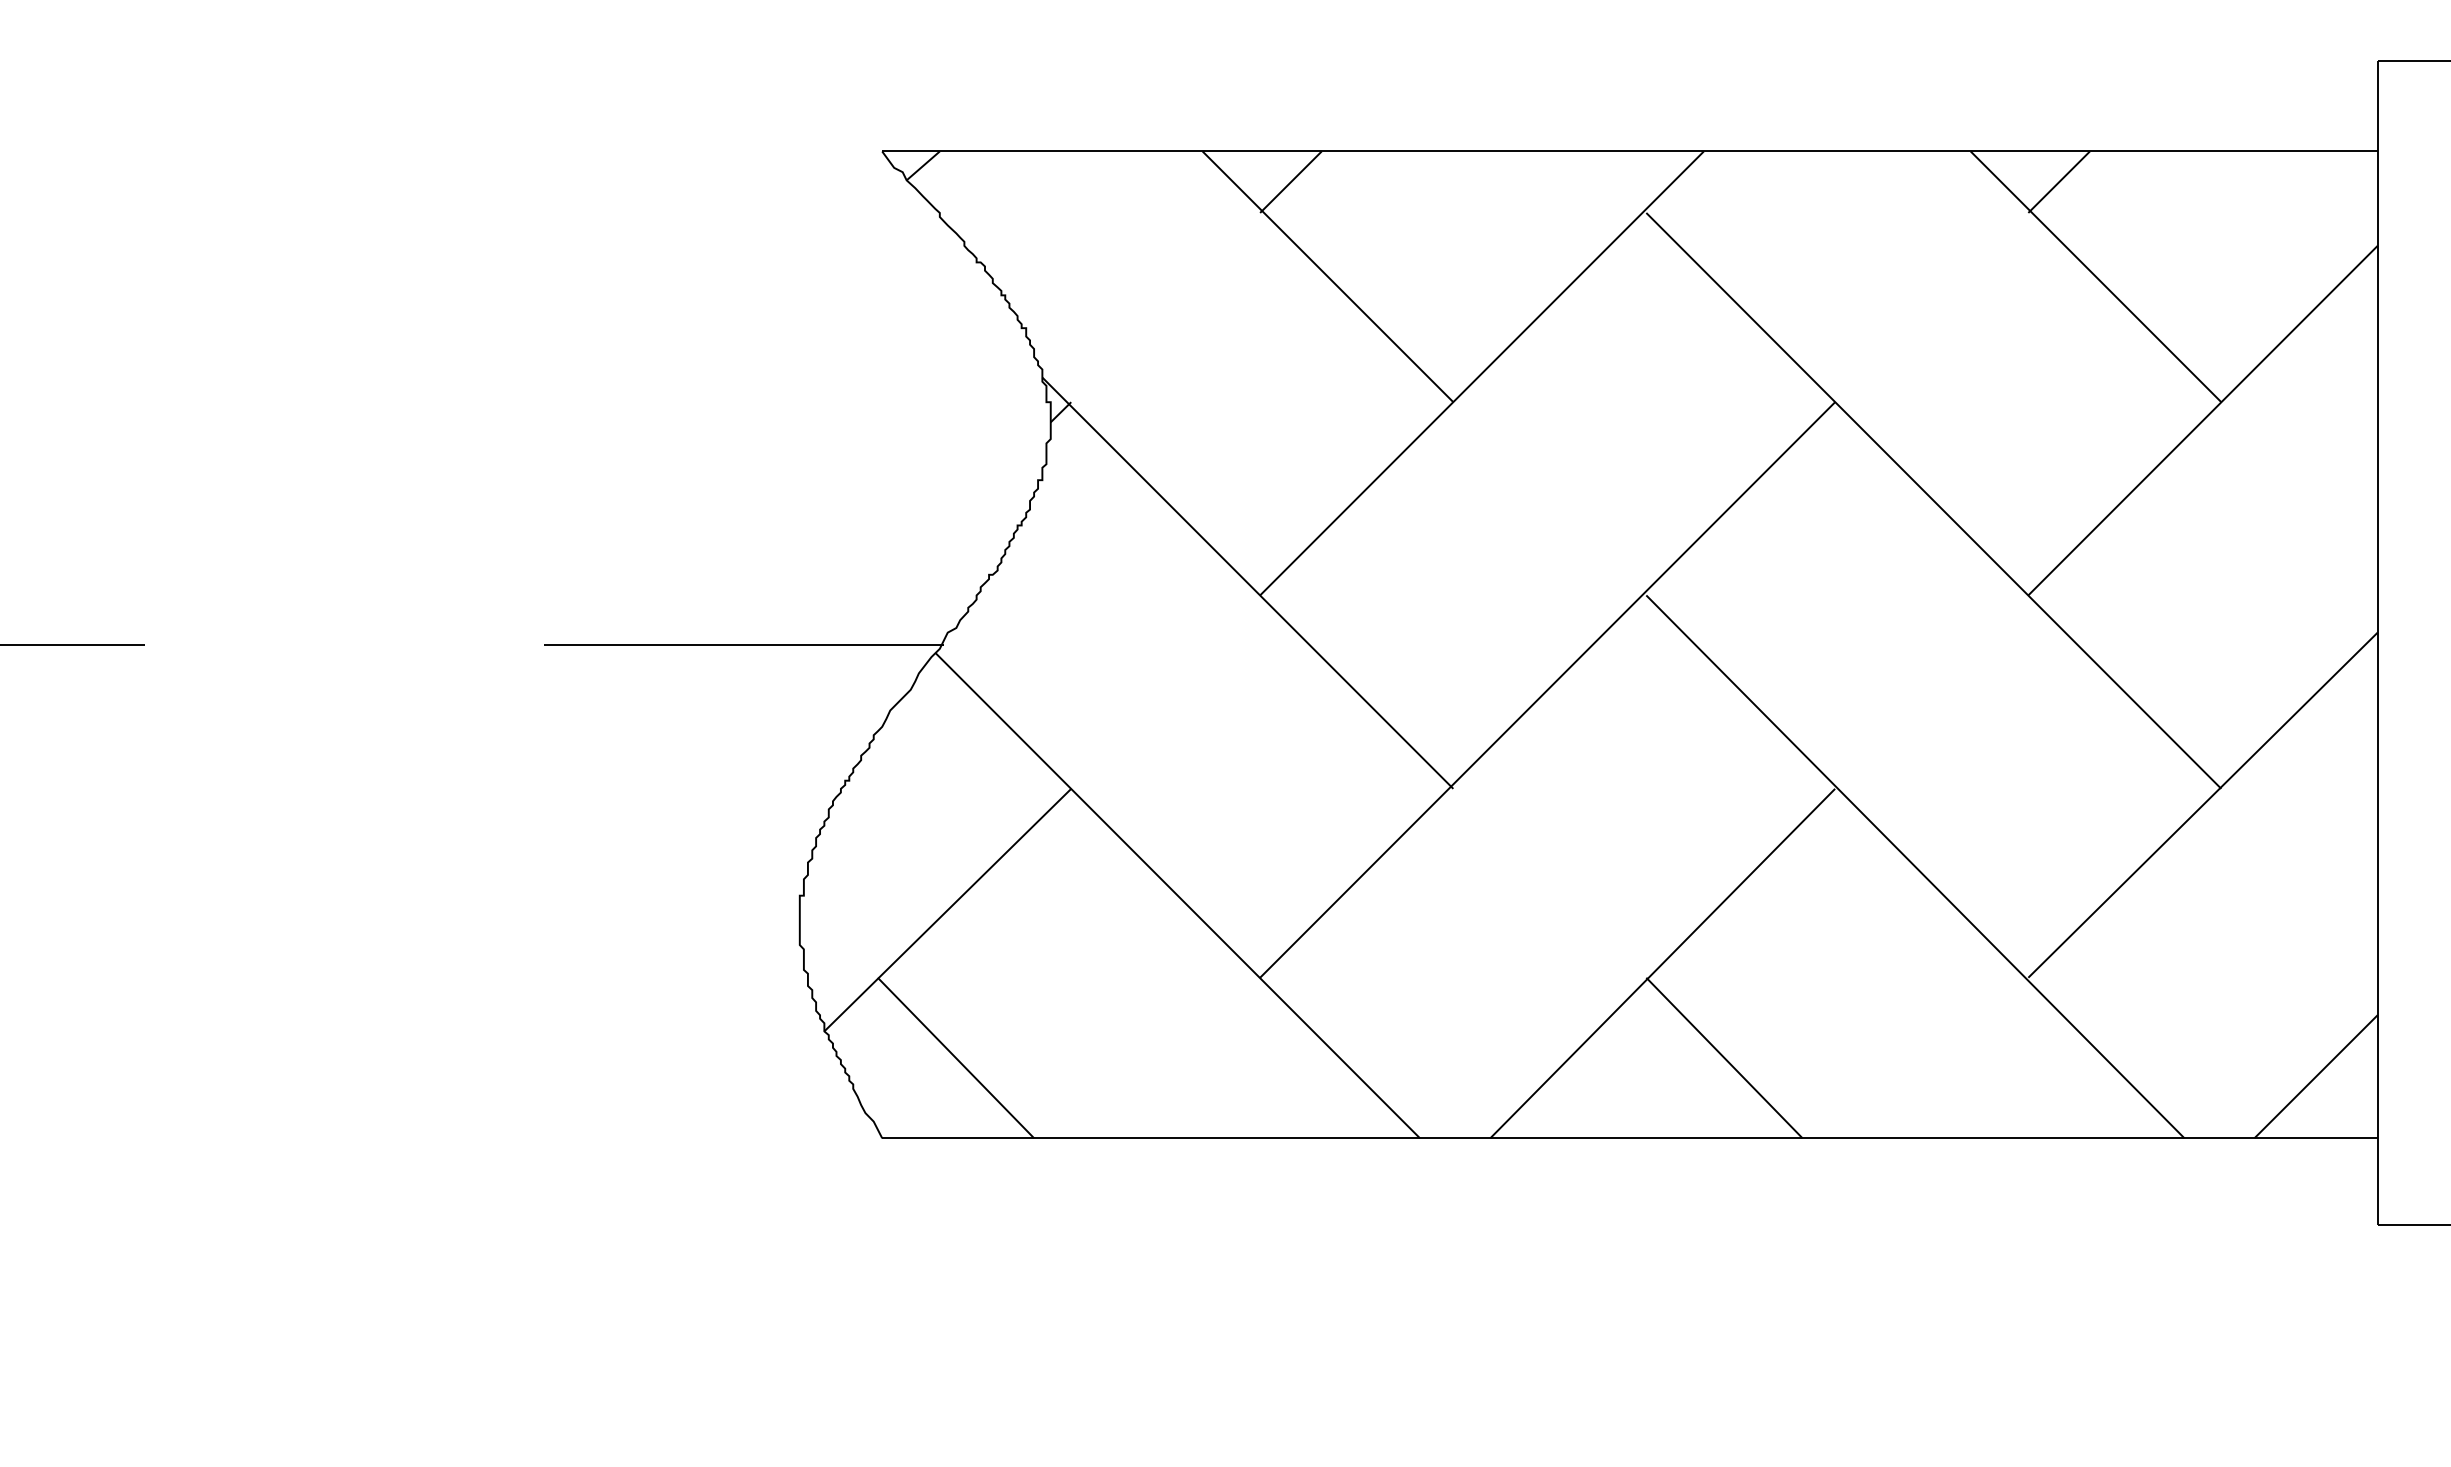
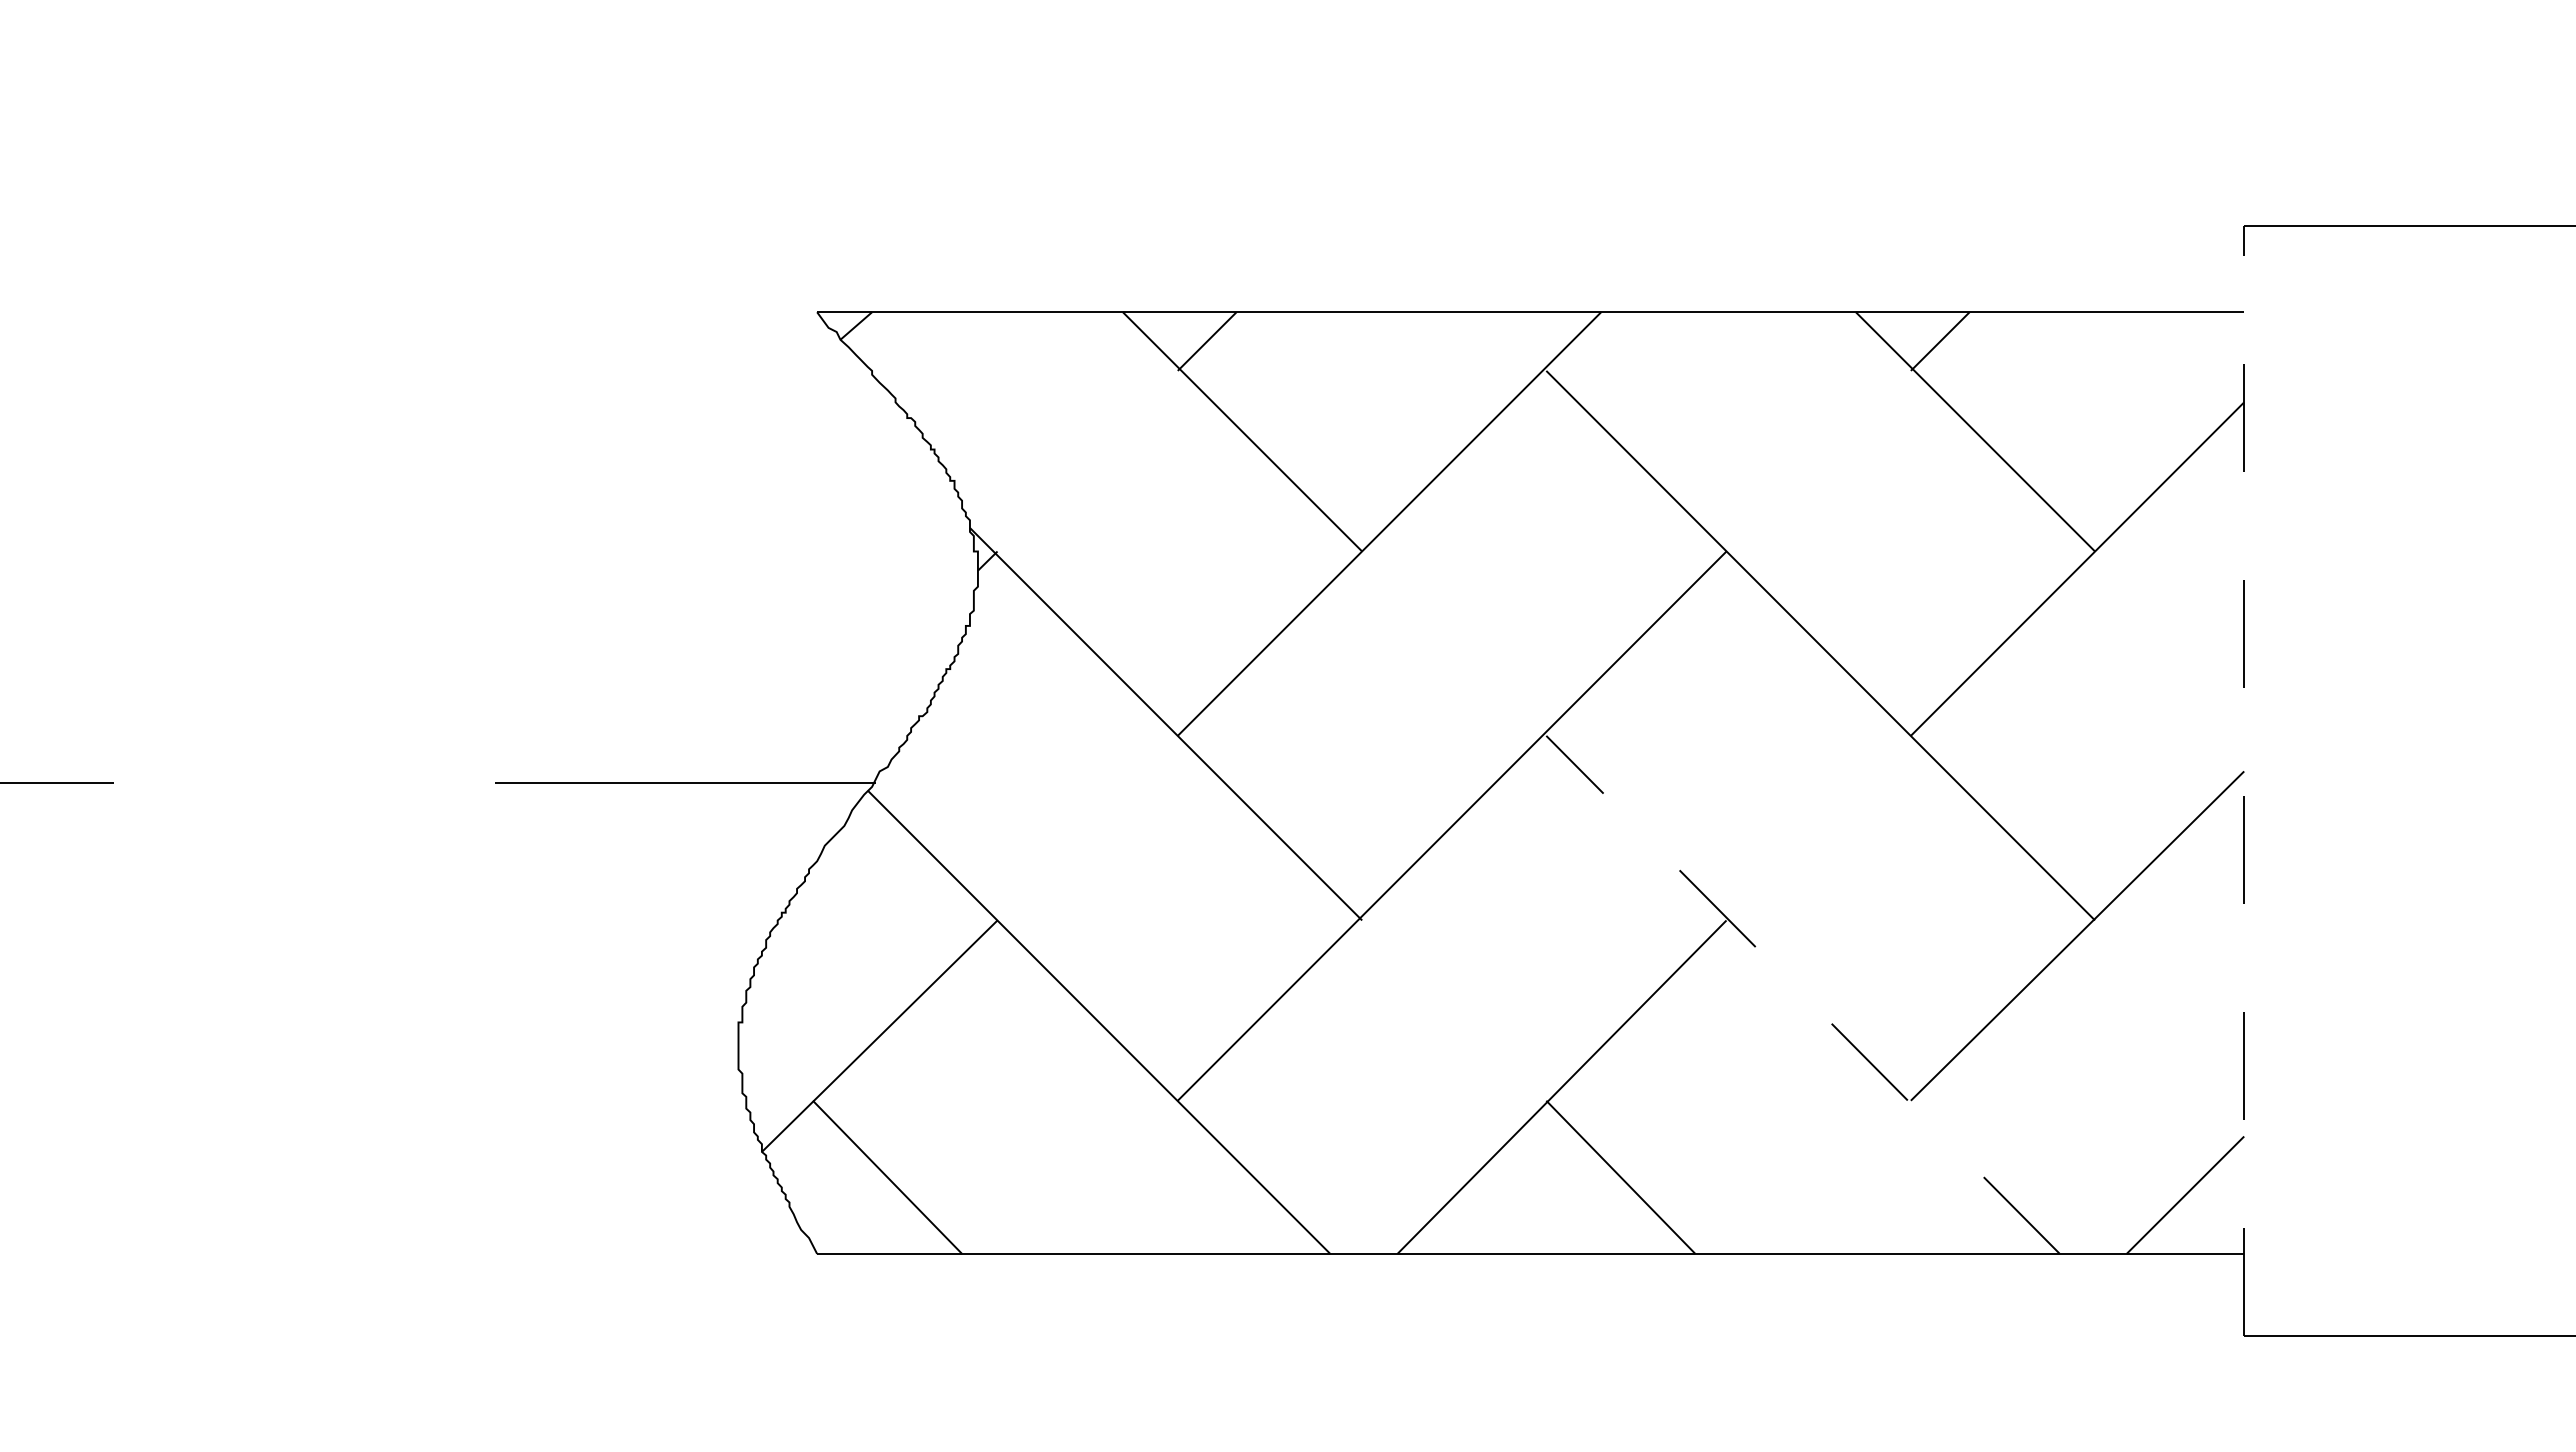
line: (2377, 642) -> (2244, 780), solid -> dashed
line: (1915, 866) -> (1803, 994), solid -> dashed

